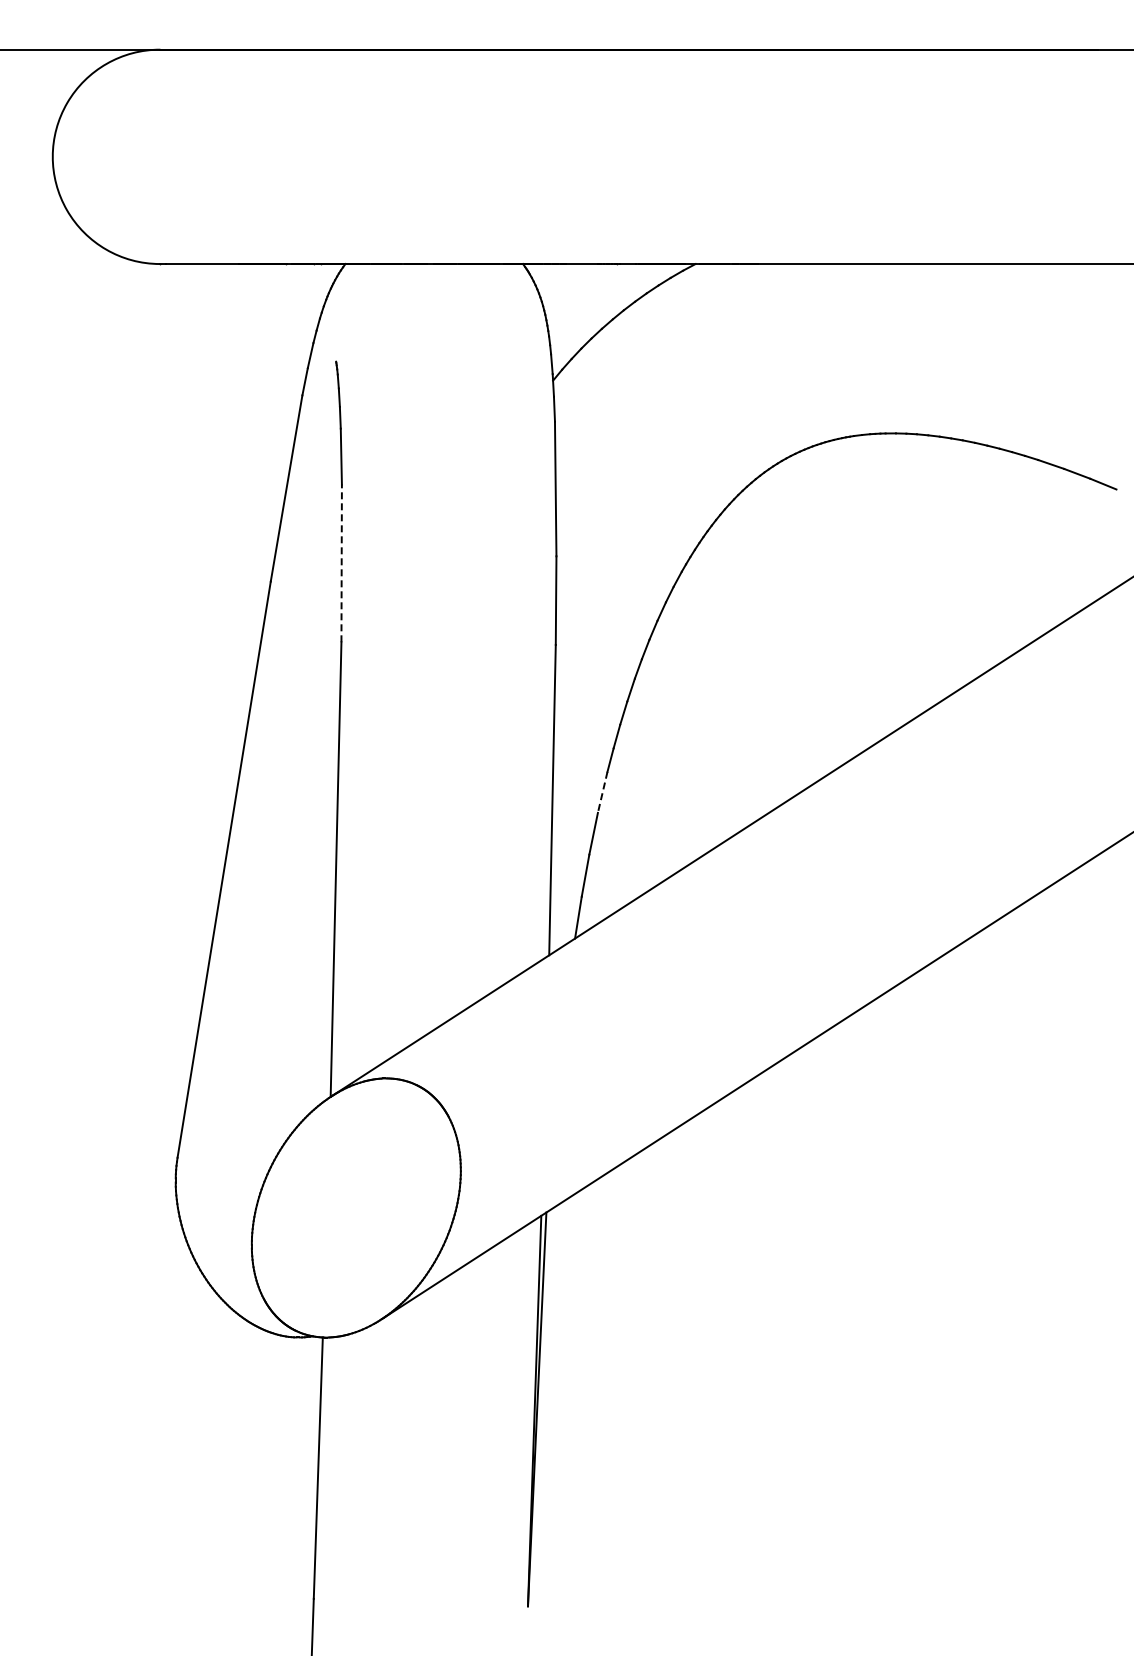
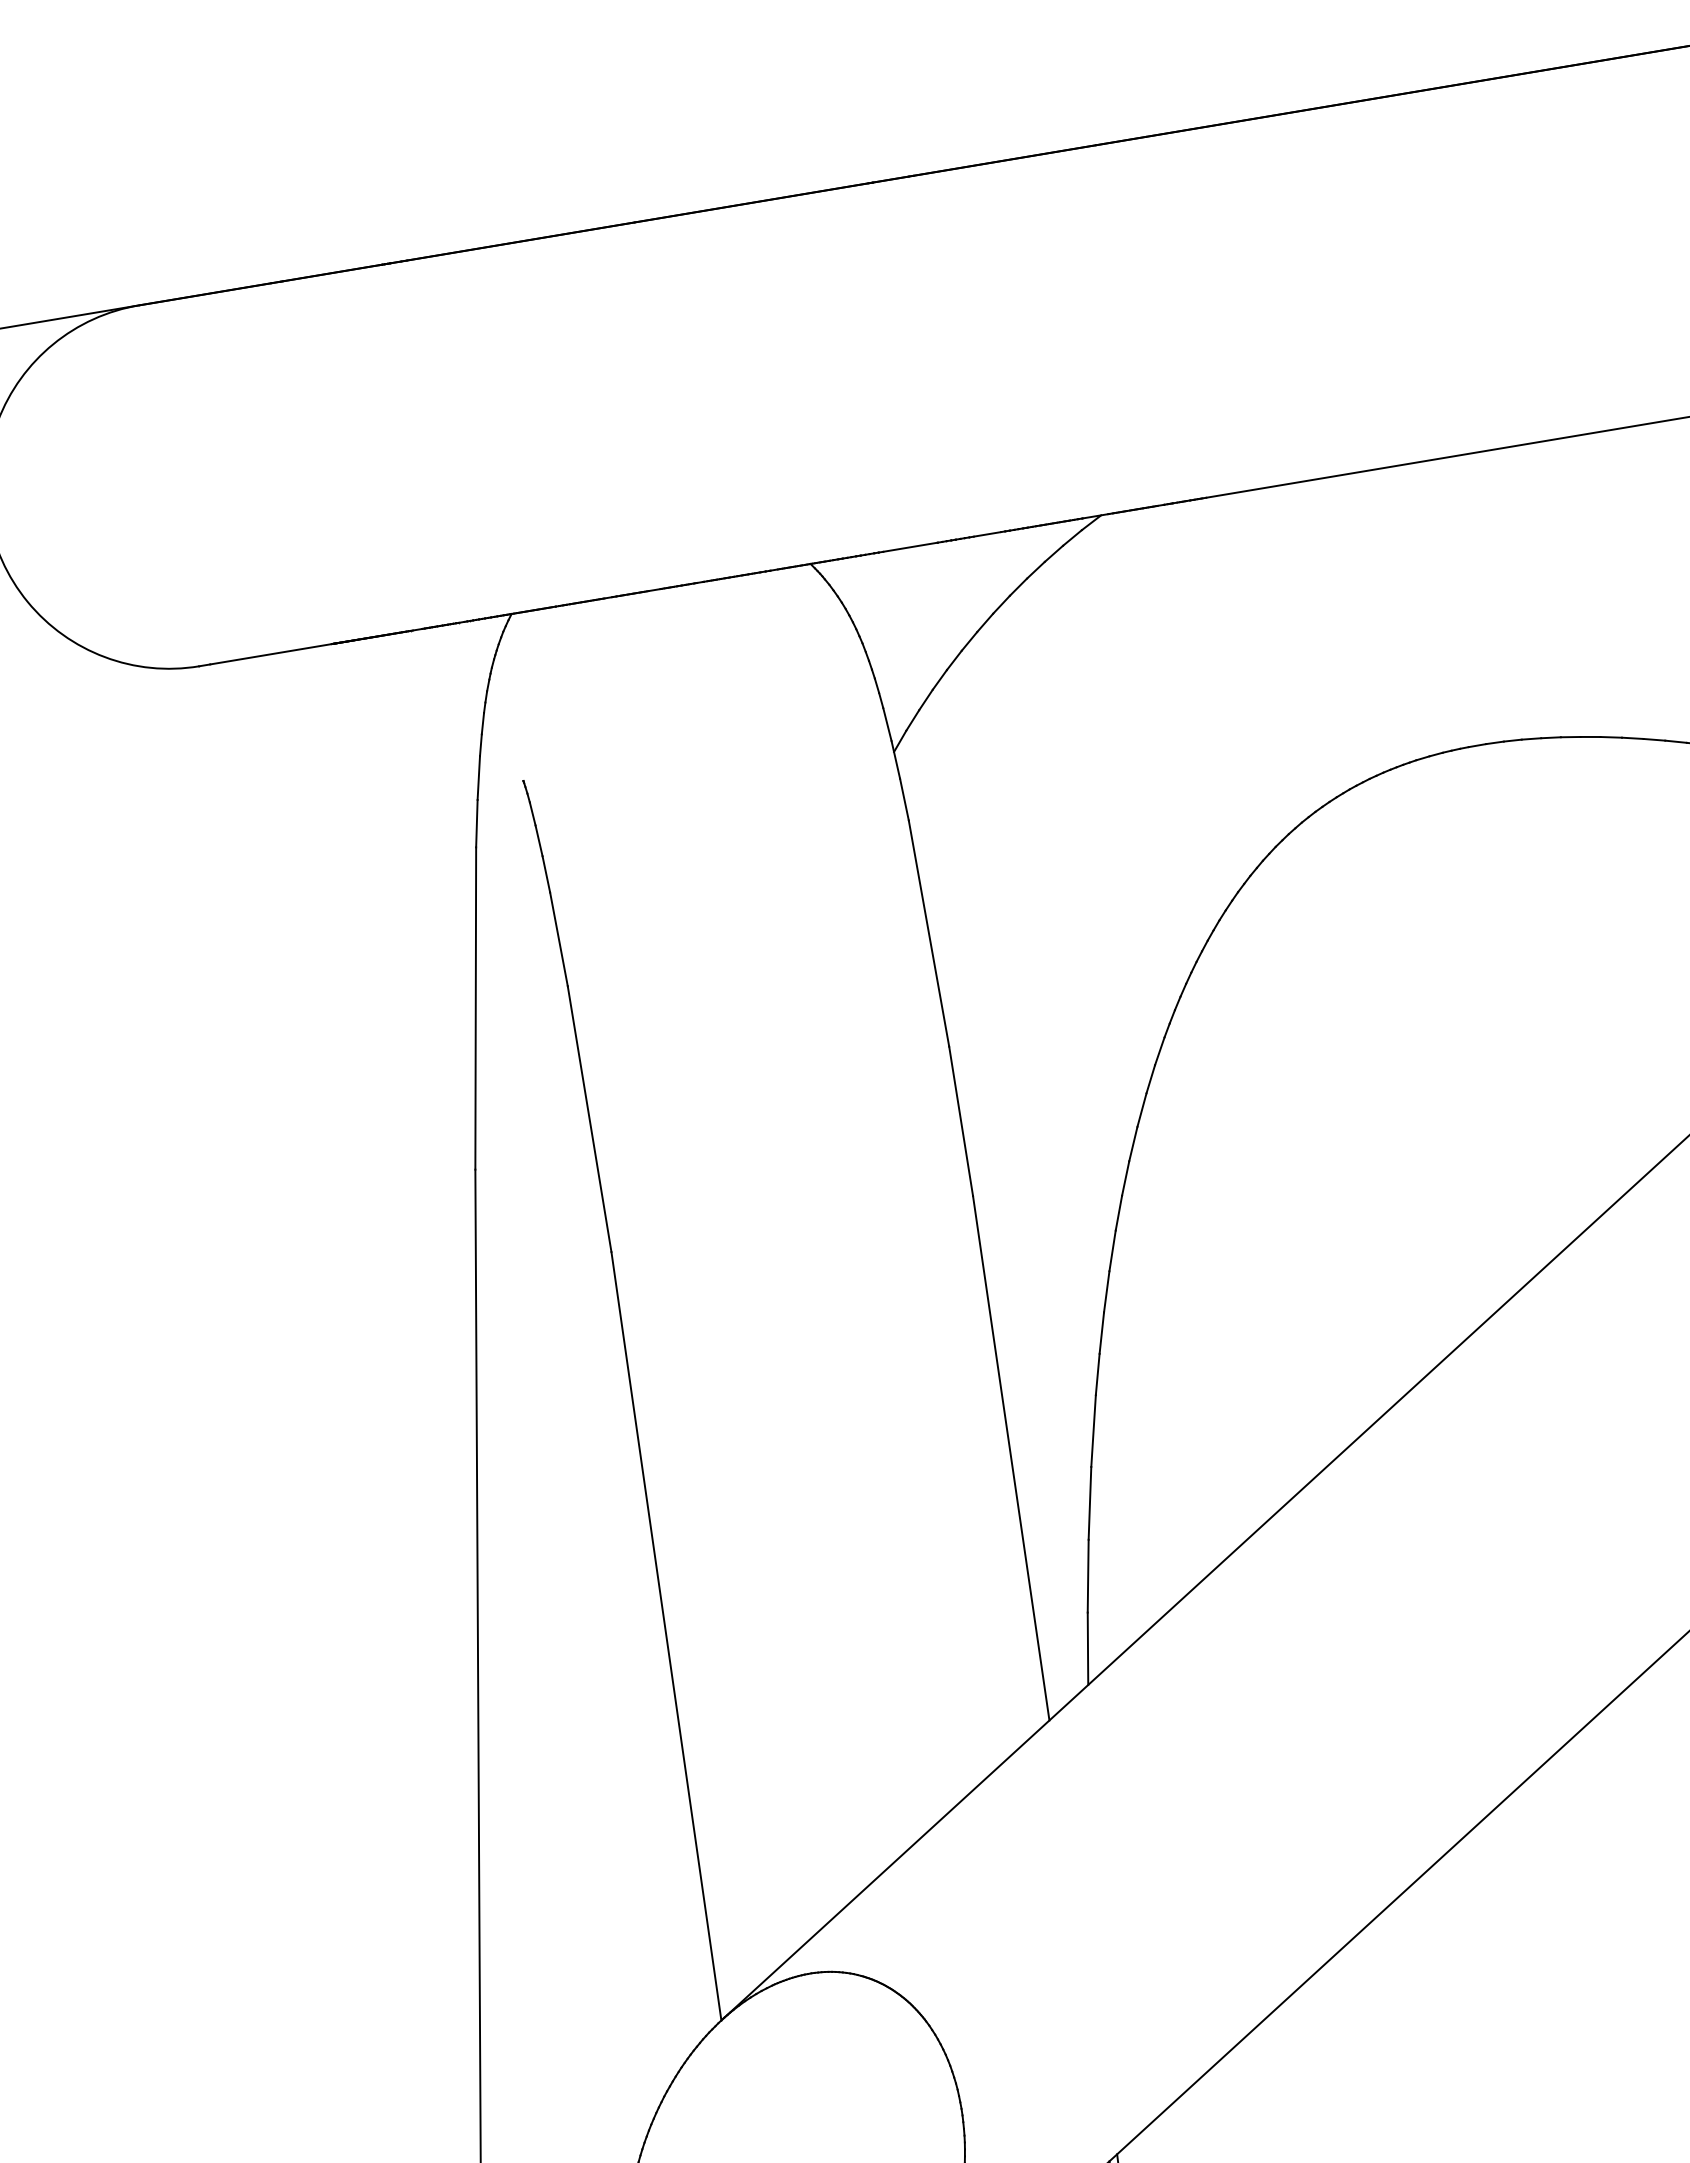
line: (341, 563) -> (589, 1119), dashed -> solid
line: (602, 792) -> (1093, 1431), dashed -> solid

